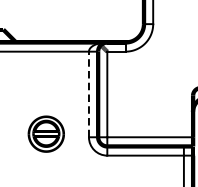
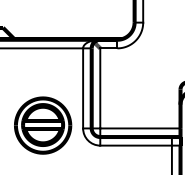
line: (89, 93) -> (83, 87), dashed -> solid
part: (46, 134) -> (43, 125), size x1.67

